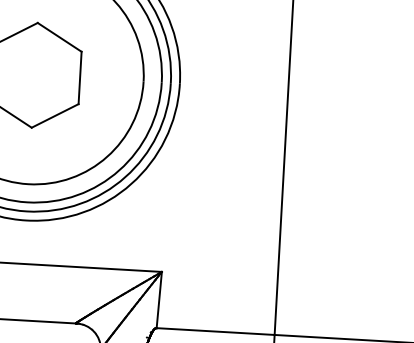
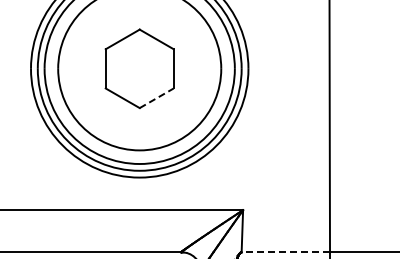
line: (54, 116) -> (156, 98), solid -> dashed
line: (215, 331) -> (285, 252), solid -> dashed

